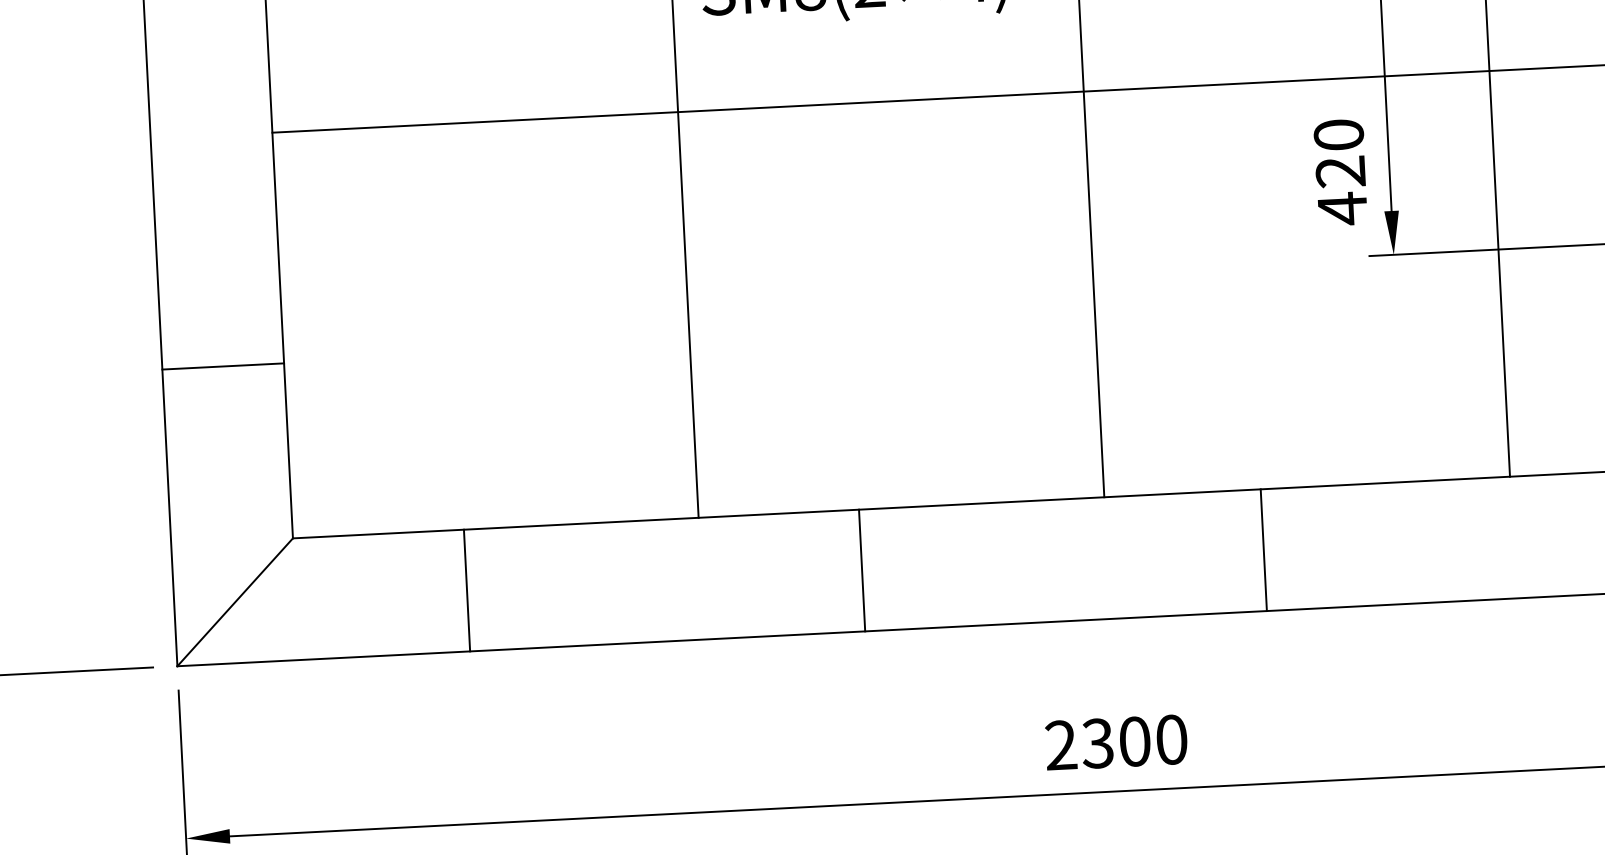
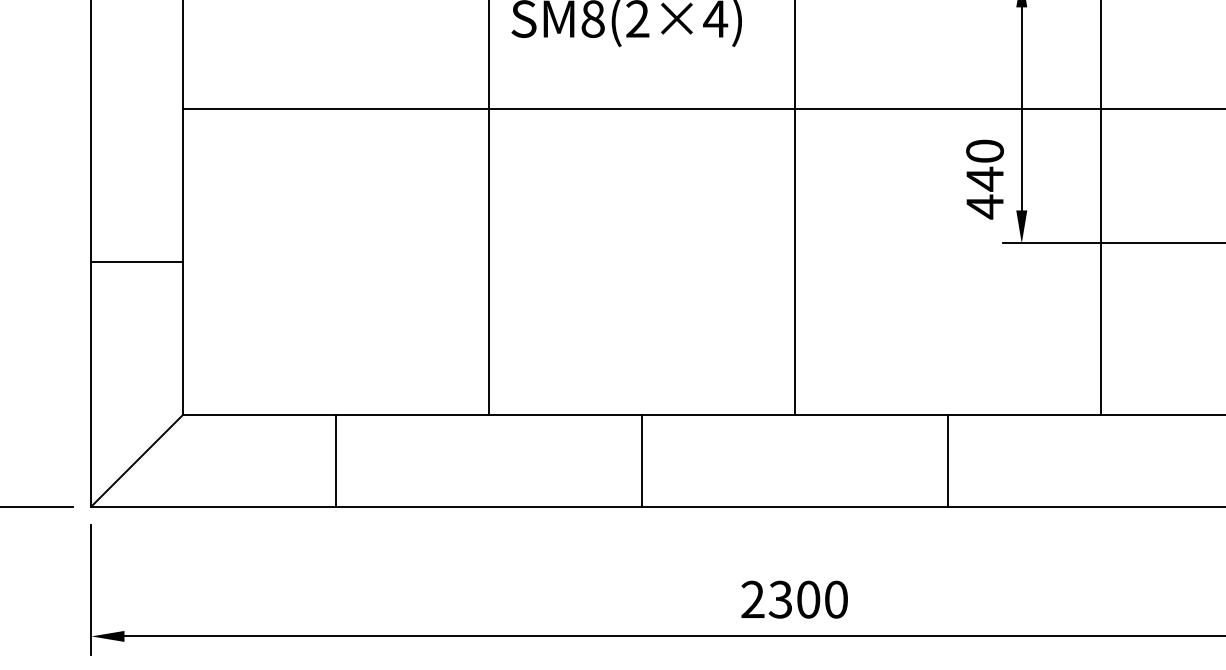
text: (1340, 171) -> (984, 178), 420 -> 440
line: (223, 366) -> (137, 261), moved
line: (1263, 550) -> (947, 460), moved
line: (861, 570) -> (641, 460), moved
line: (467, 590) -> (336, 460), moved

